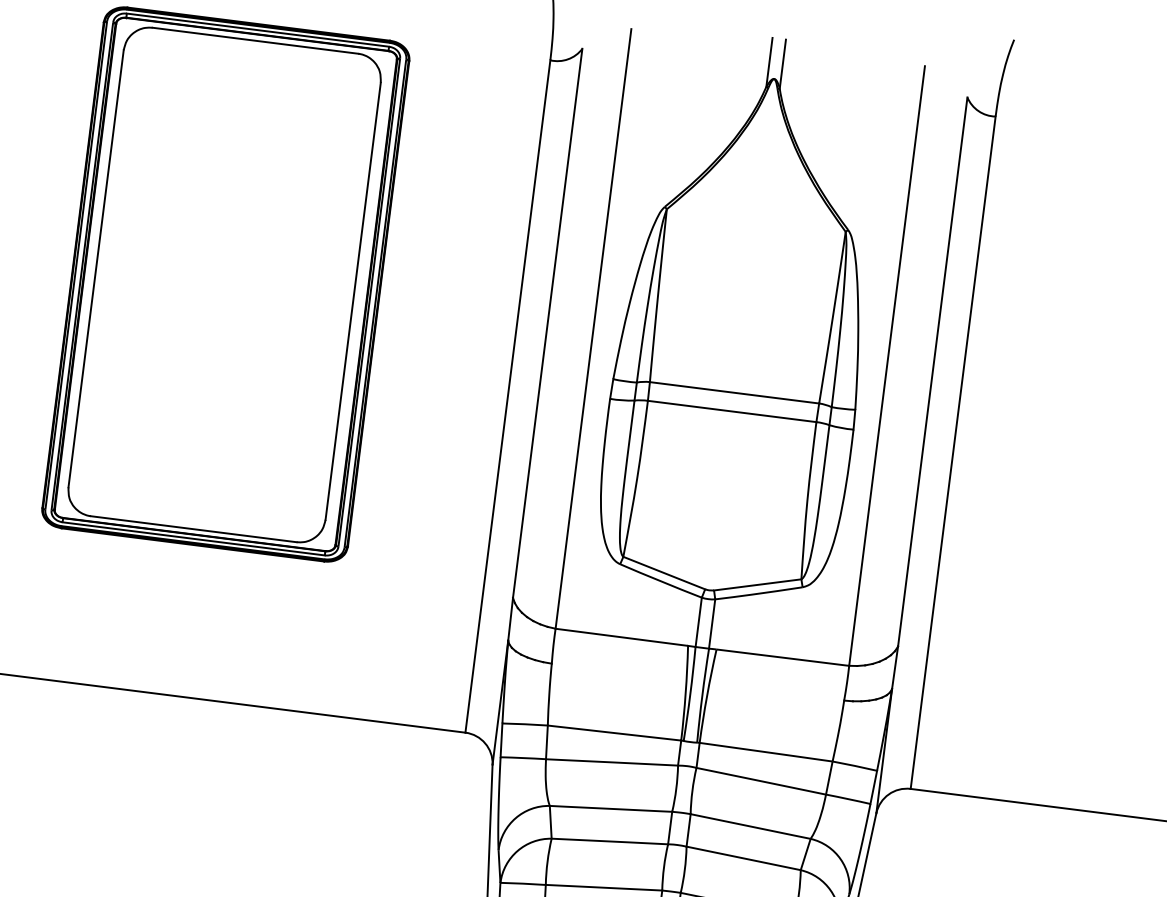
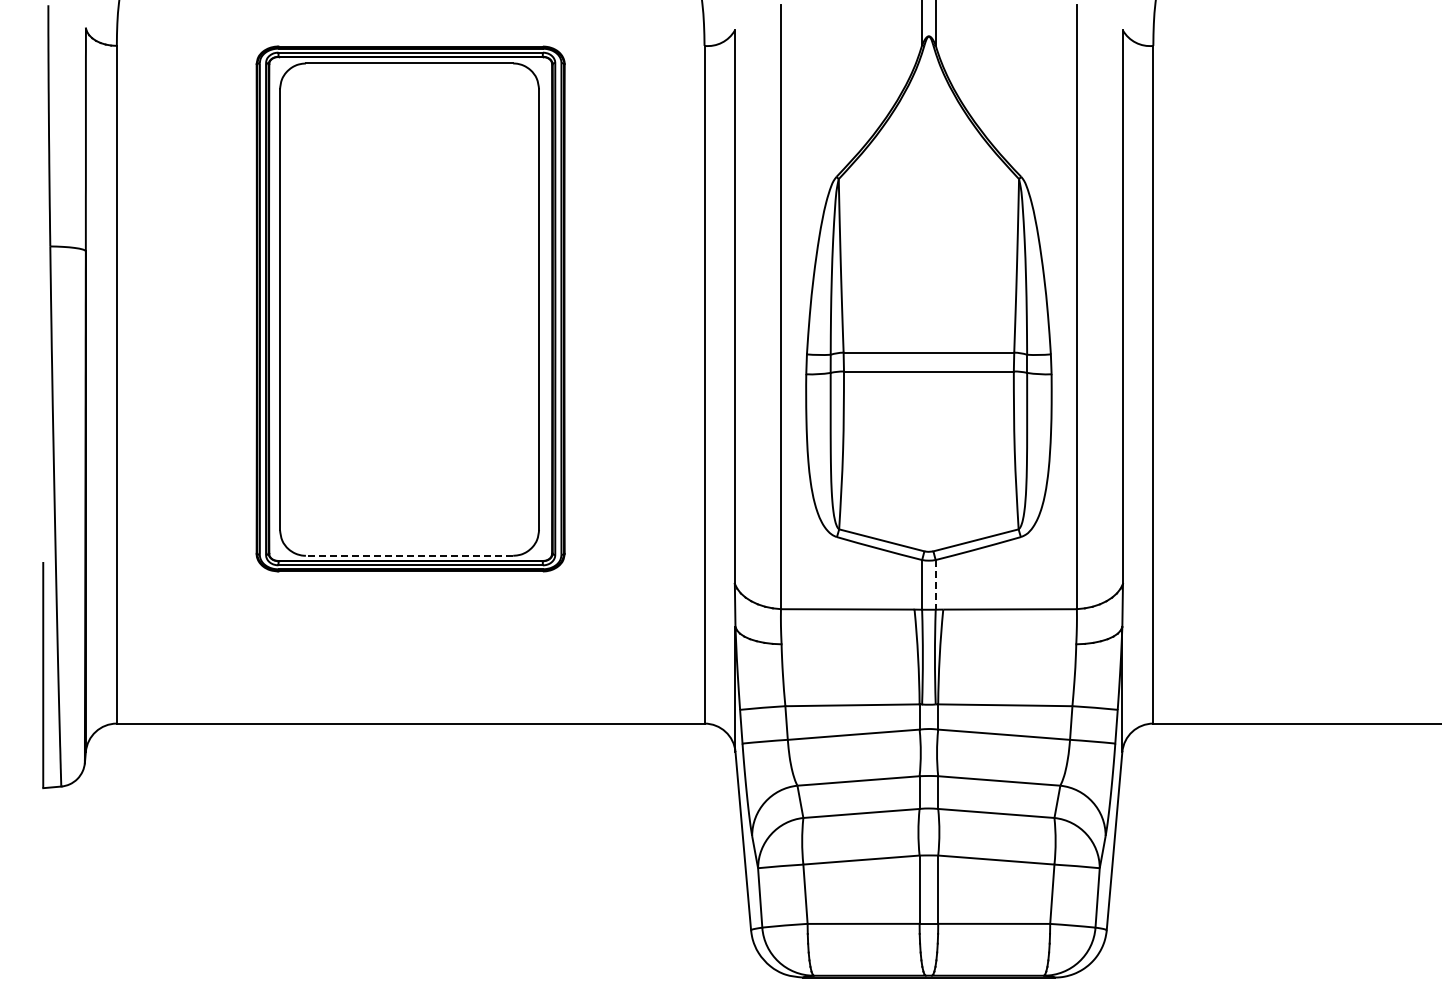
line: (193, 528) -> (409, 555), solid -> dashed
line: (712, 623) -> (935, 584), solid -> dashed

